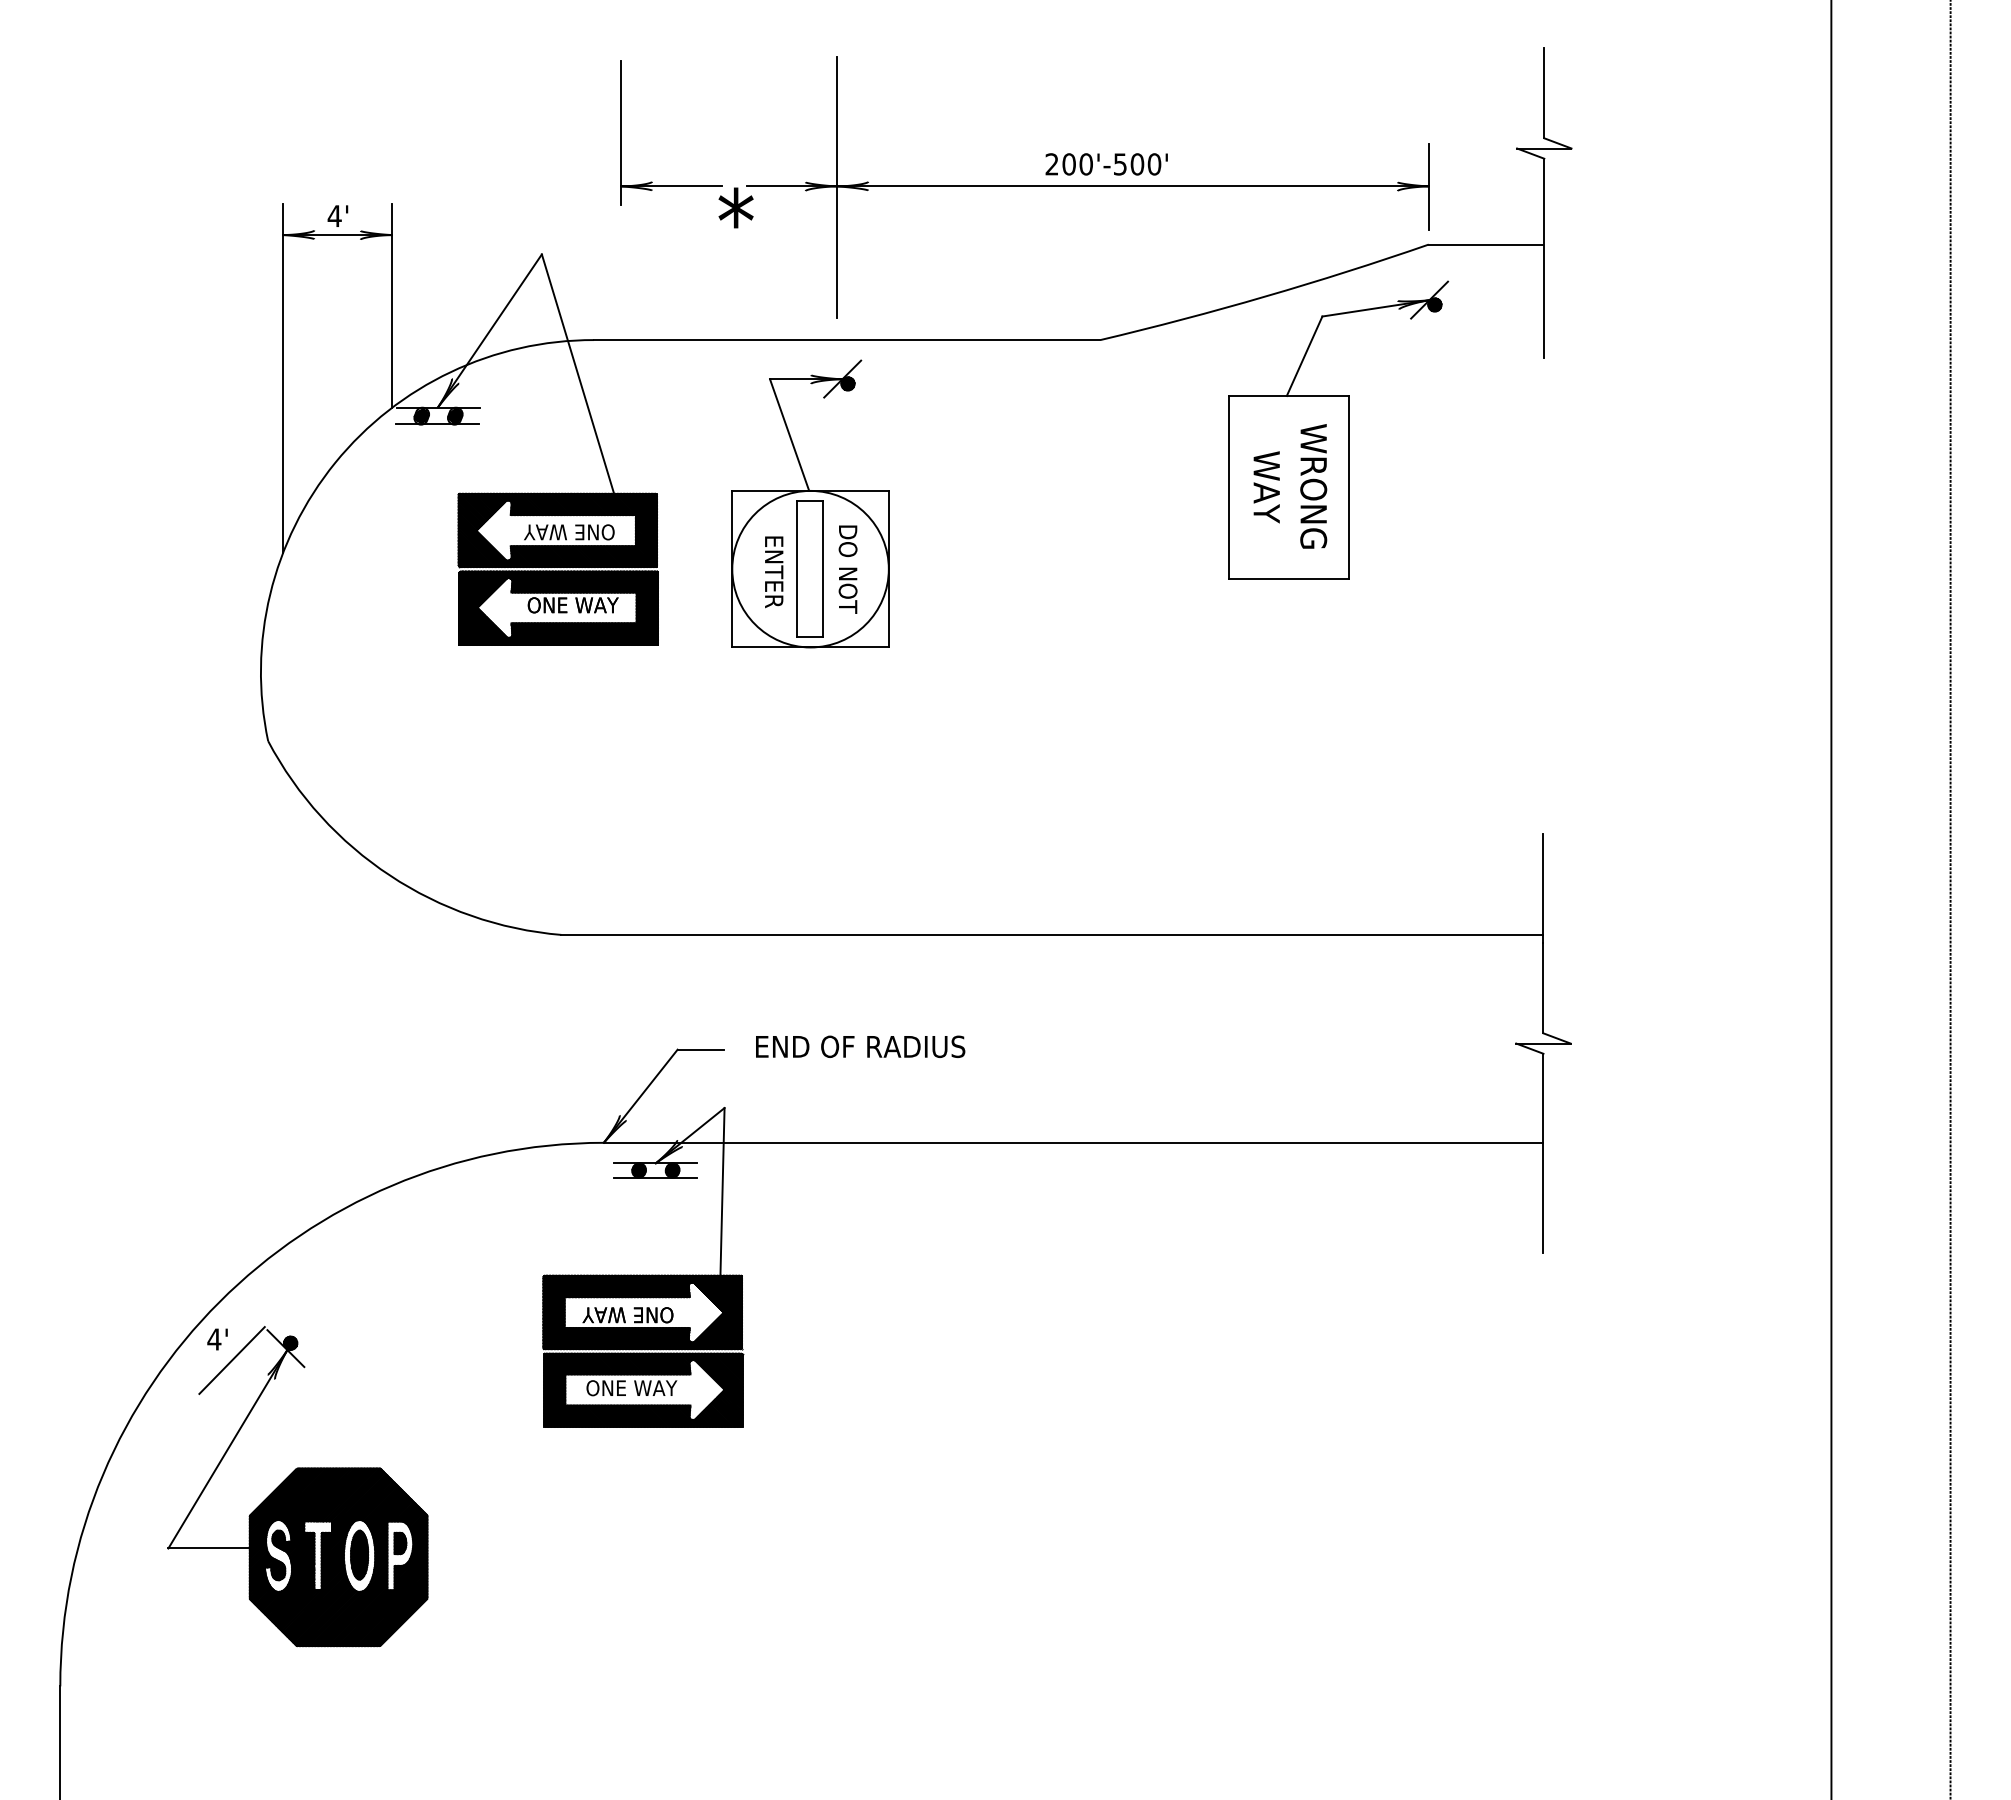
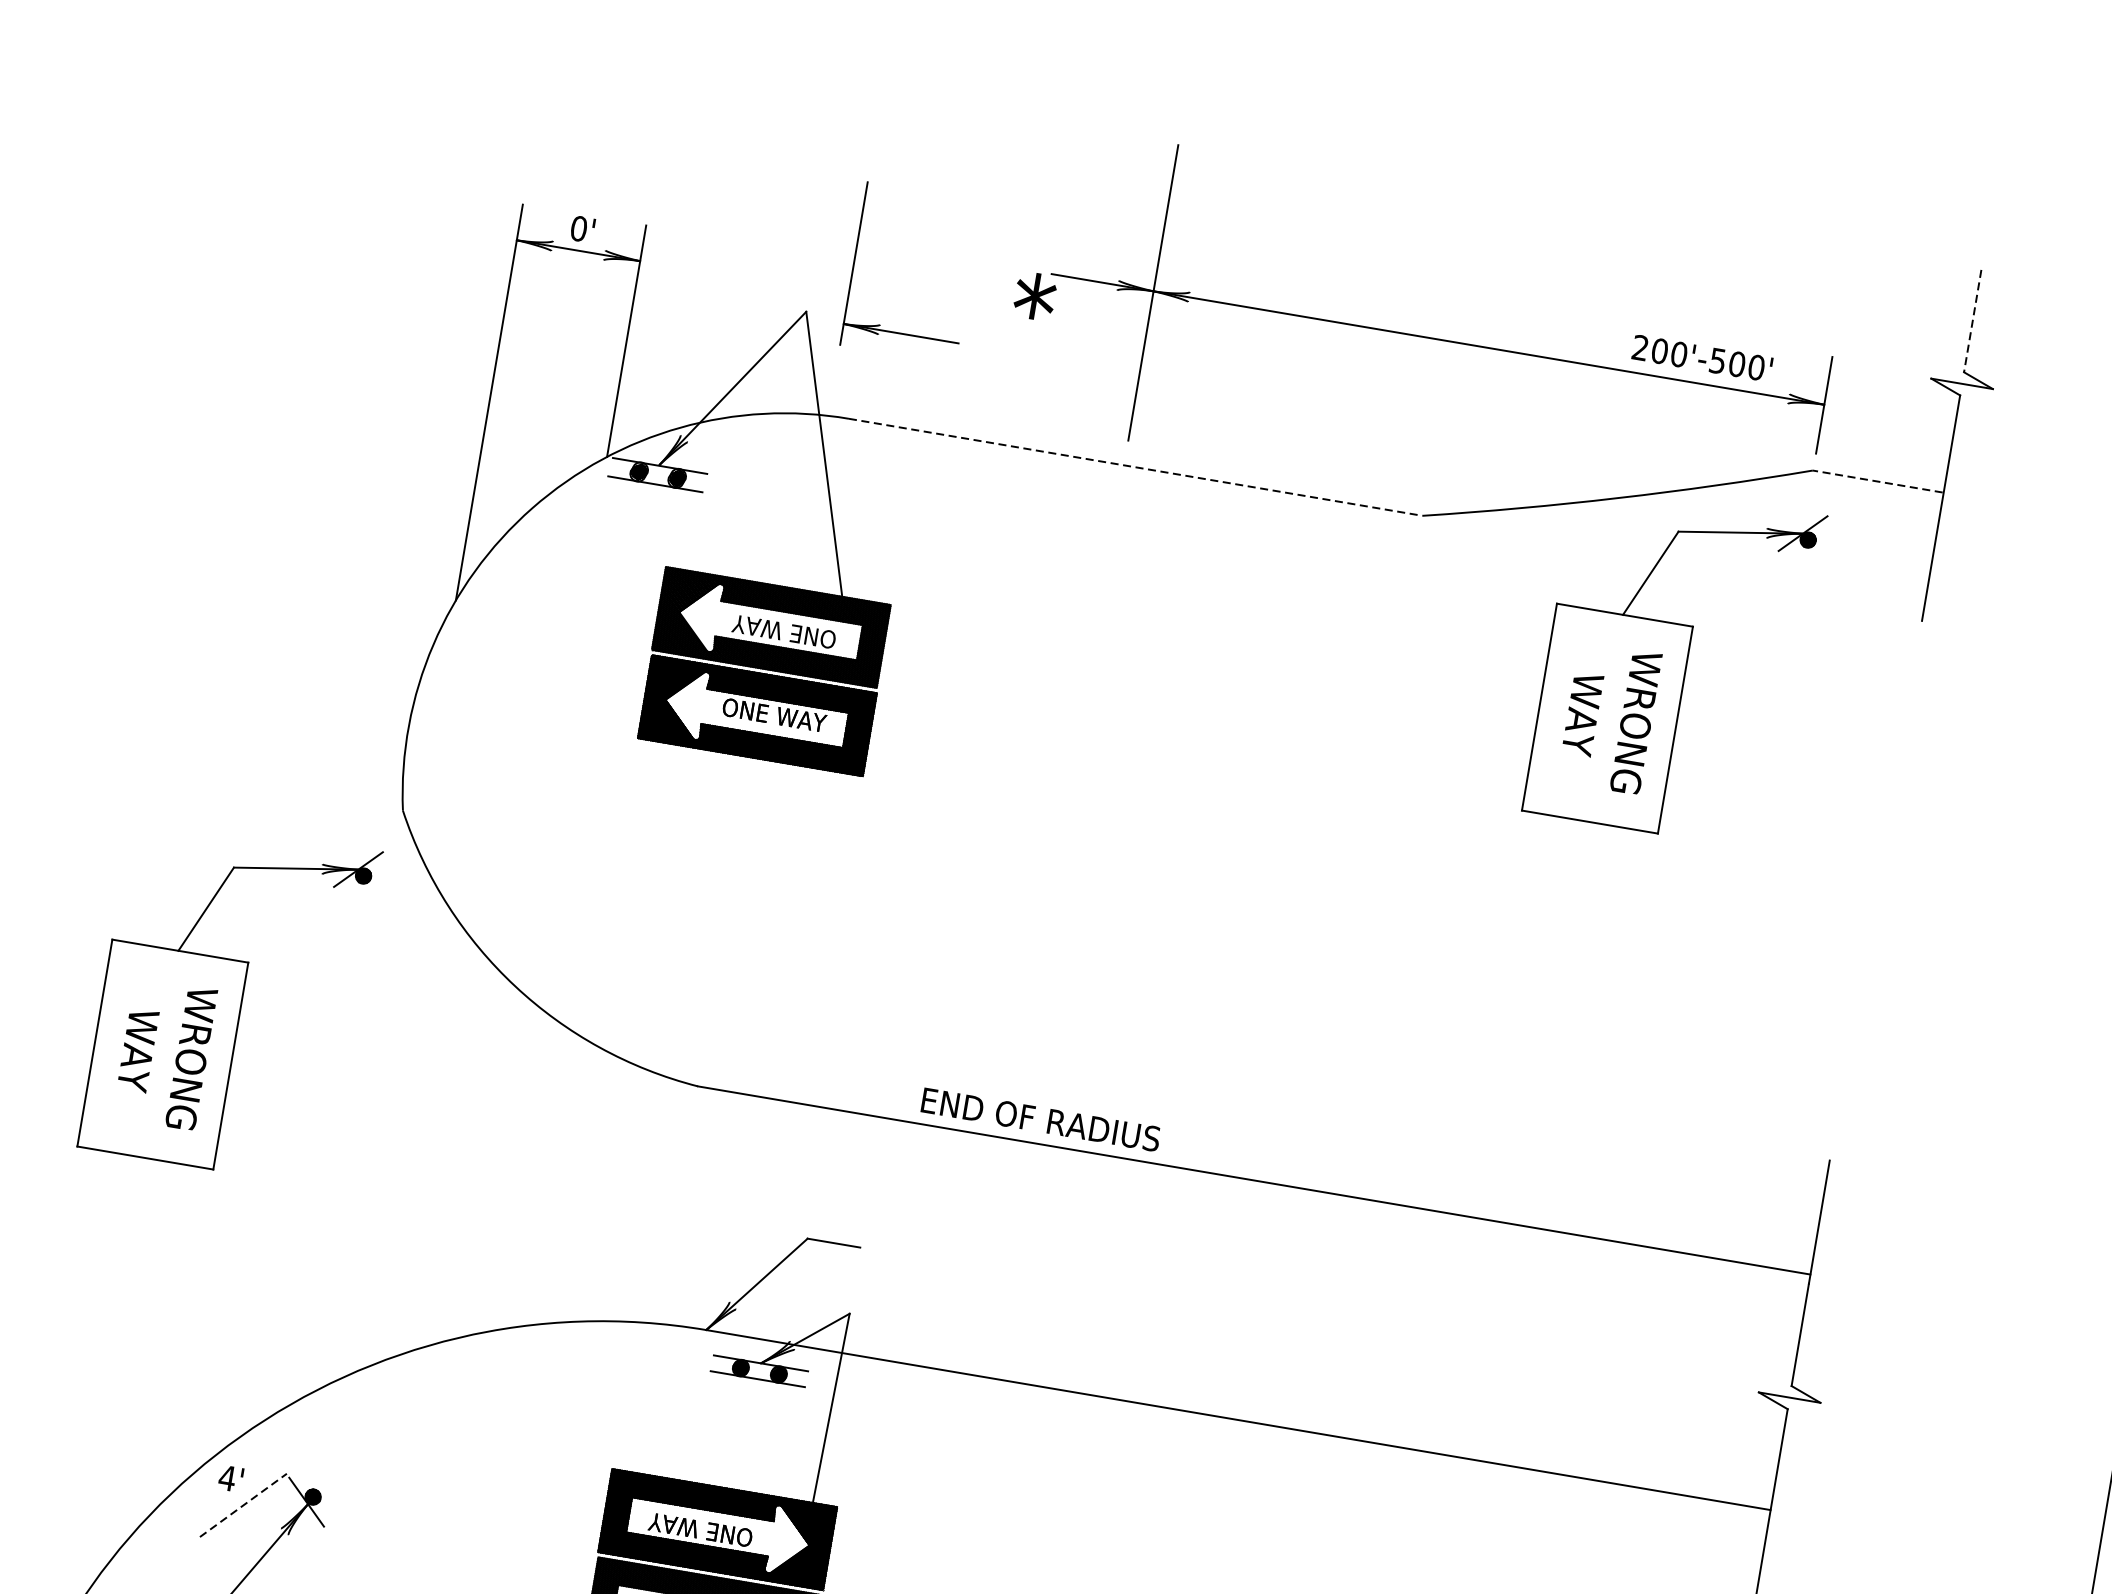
line: (1544, 93) -> (1972, 321), solid -> dashed
part: (621, 132) -> (854, 262), moved
text: (1106, 164) -> (1702, 358), moved
text: (334, 216) -> (578, 229), 4' -> 0'
line: (1485, 244) -> (1877, 481), solid -> dashed
line: (847, 340) -> (1135, 467), solid -> dashed
part: (810, 503) -> (1062, 645), removed
part: (147, 927) -> (230, 998), added
text: (860, 1046) -> (1040, 1119), moved
line: (232, 1360) -> (243, 1505), solid -> dashed

